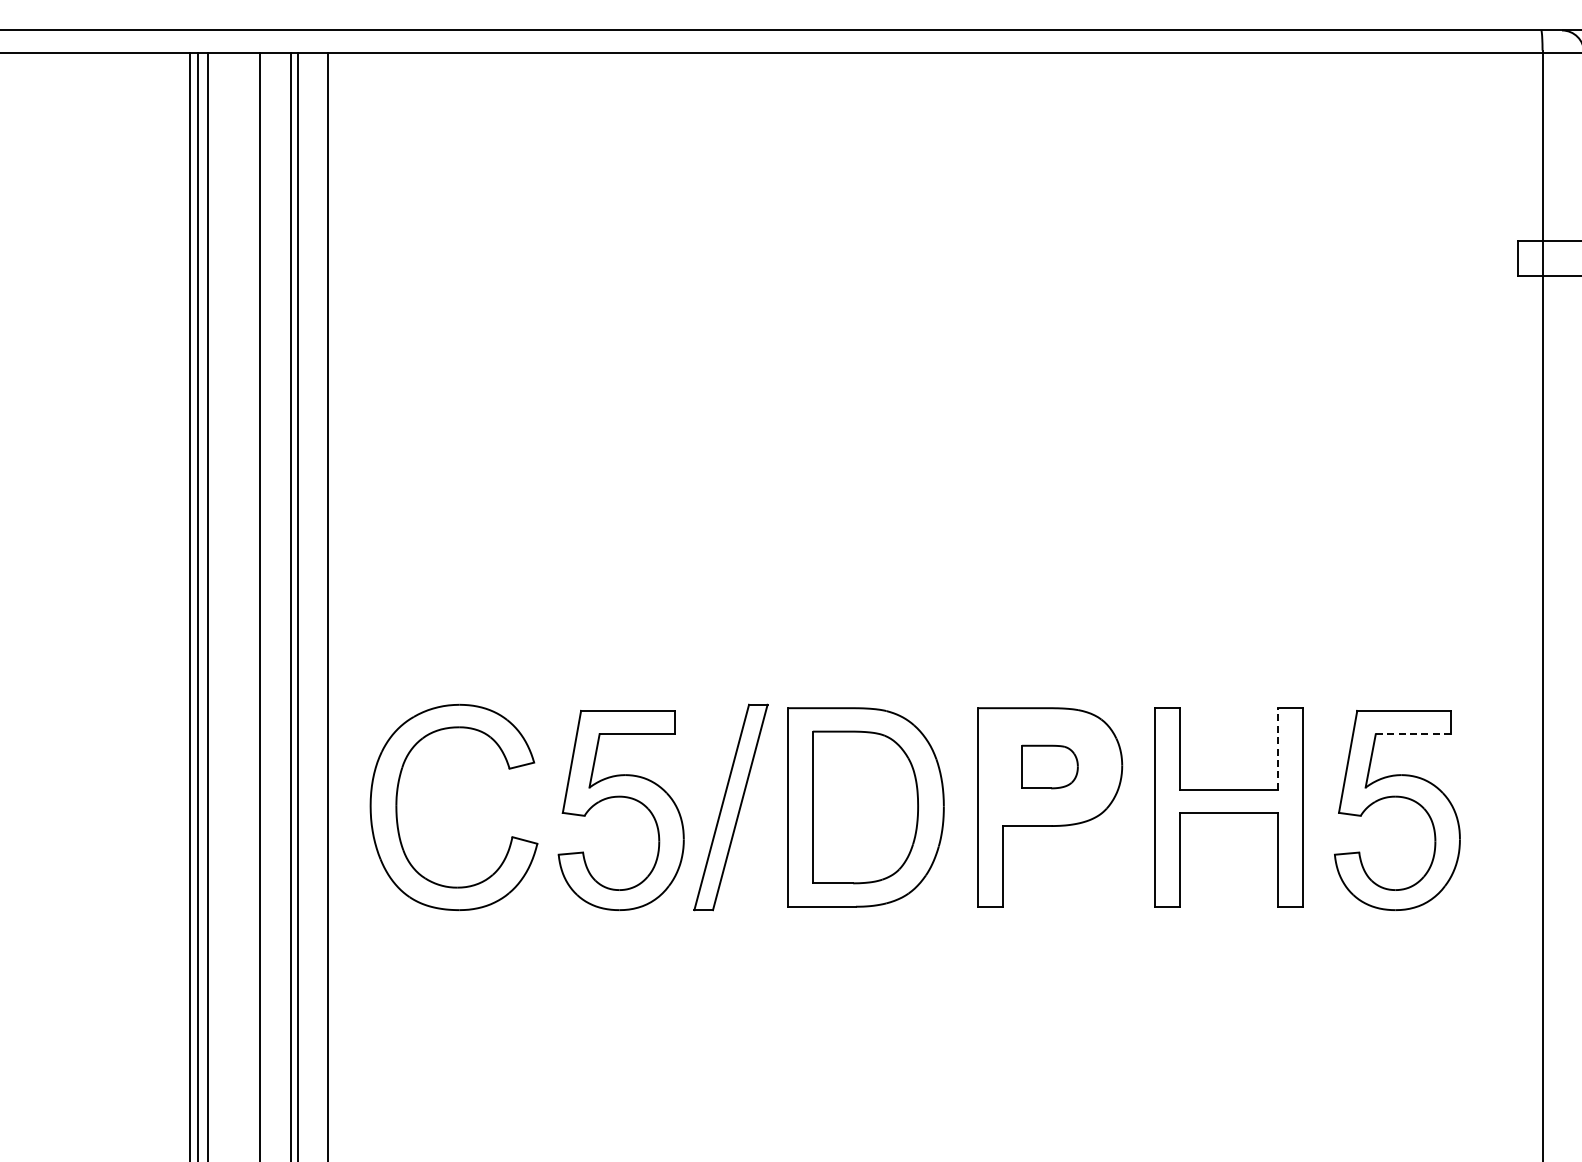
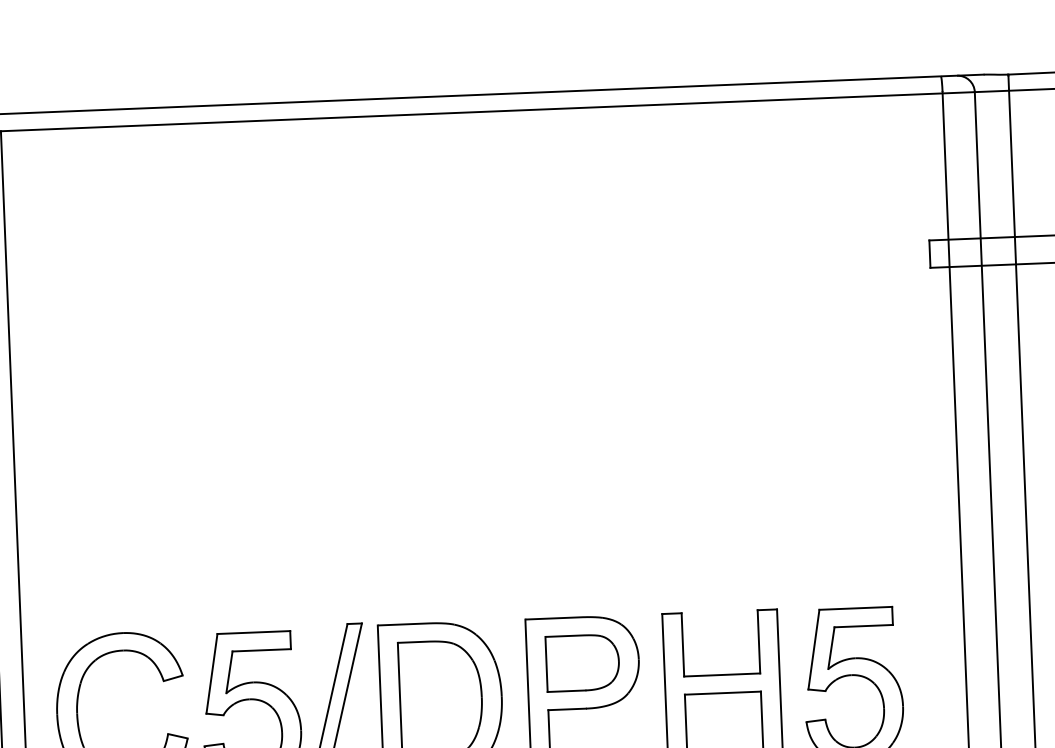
line: (1413, 734) -> (863, 626), dashed -> solid
line: (1277, 748) -> (758, 641), dashed -> solid
part: (1049, 766) -> (582, 662), size x1.67

